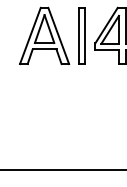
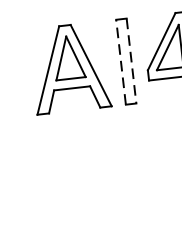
line: (78, 35) -> (120, 61), solid -> dashed
line: (85, 36) -> (131, 61), solid -> dashed

